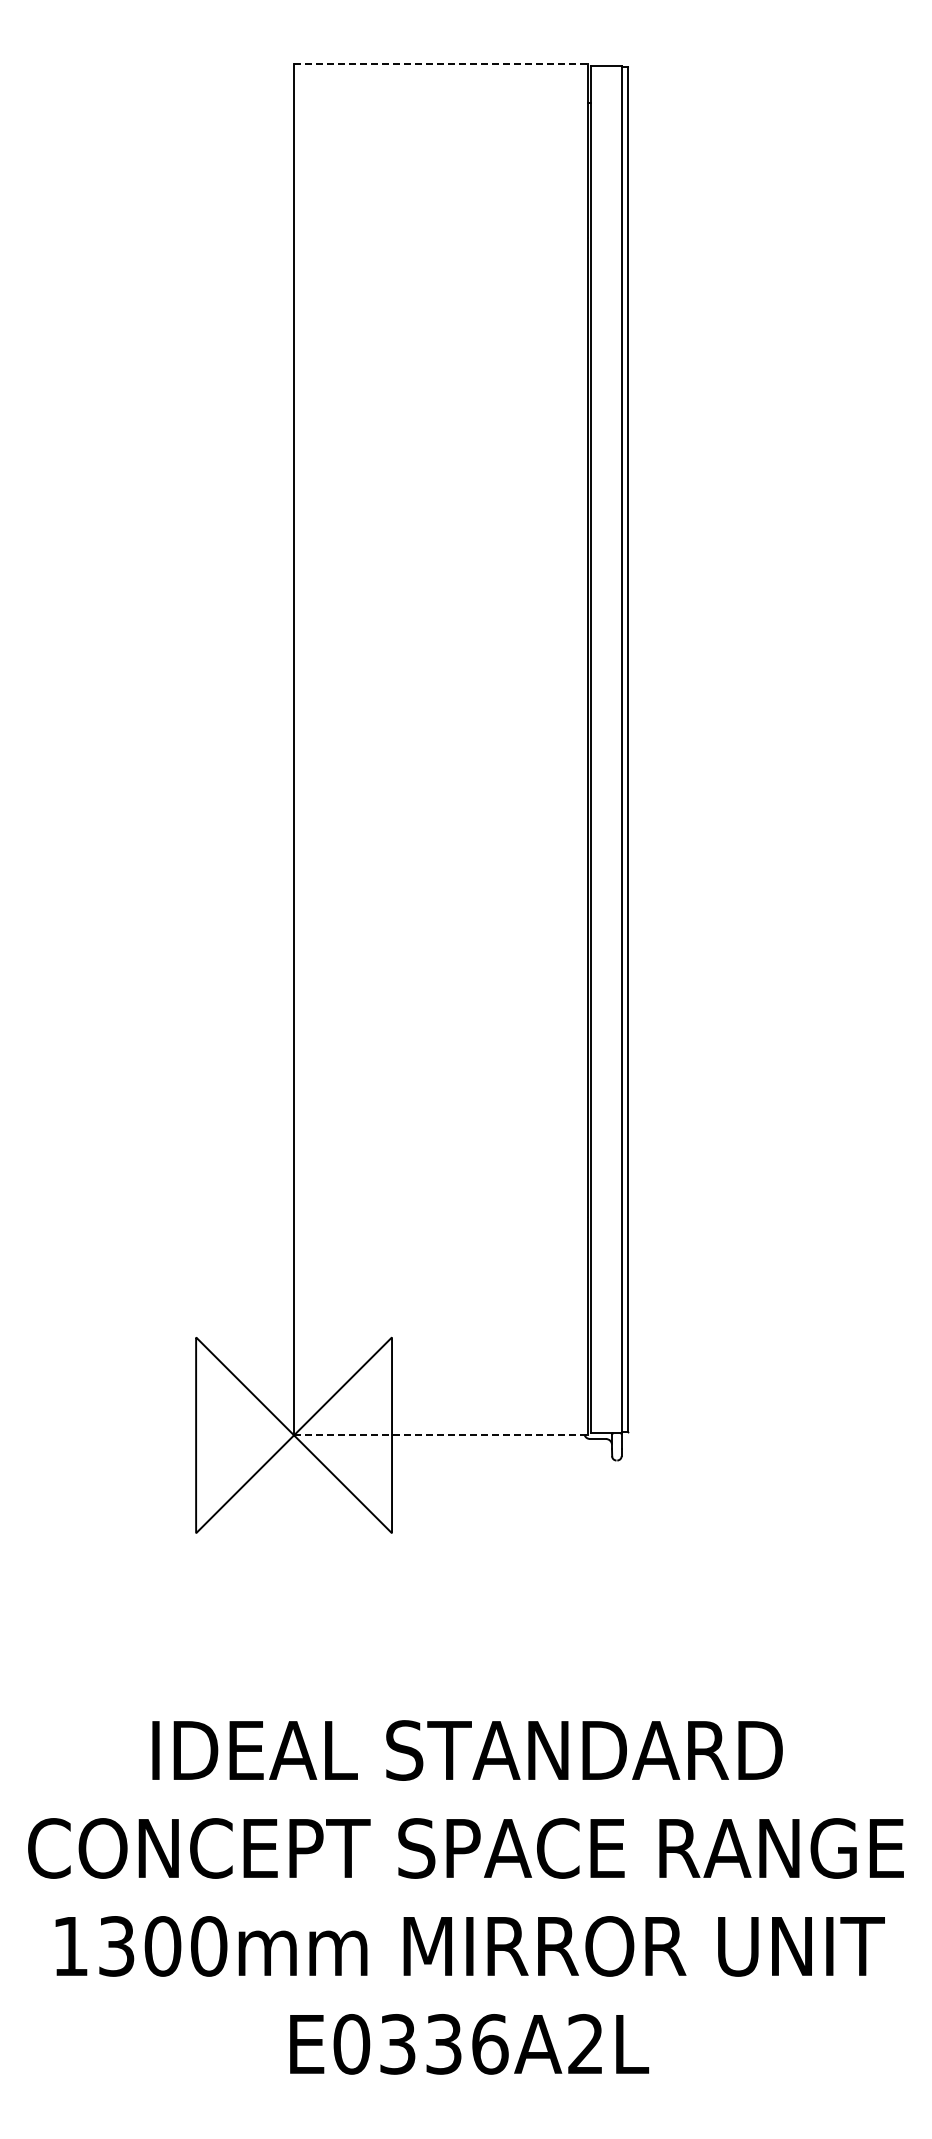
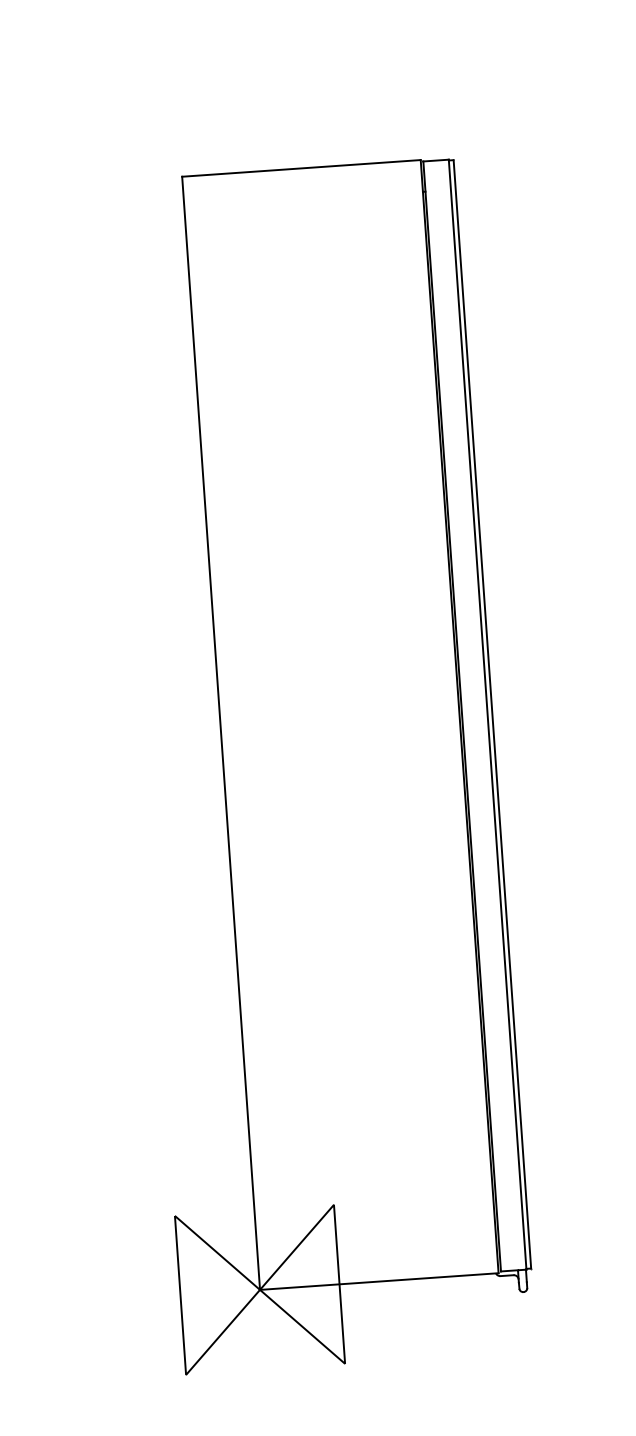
line: (440, 64) -> (301, 168), dashed -> solid
line: (440, 1435) -> (378, 1281), dashed -> solid

